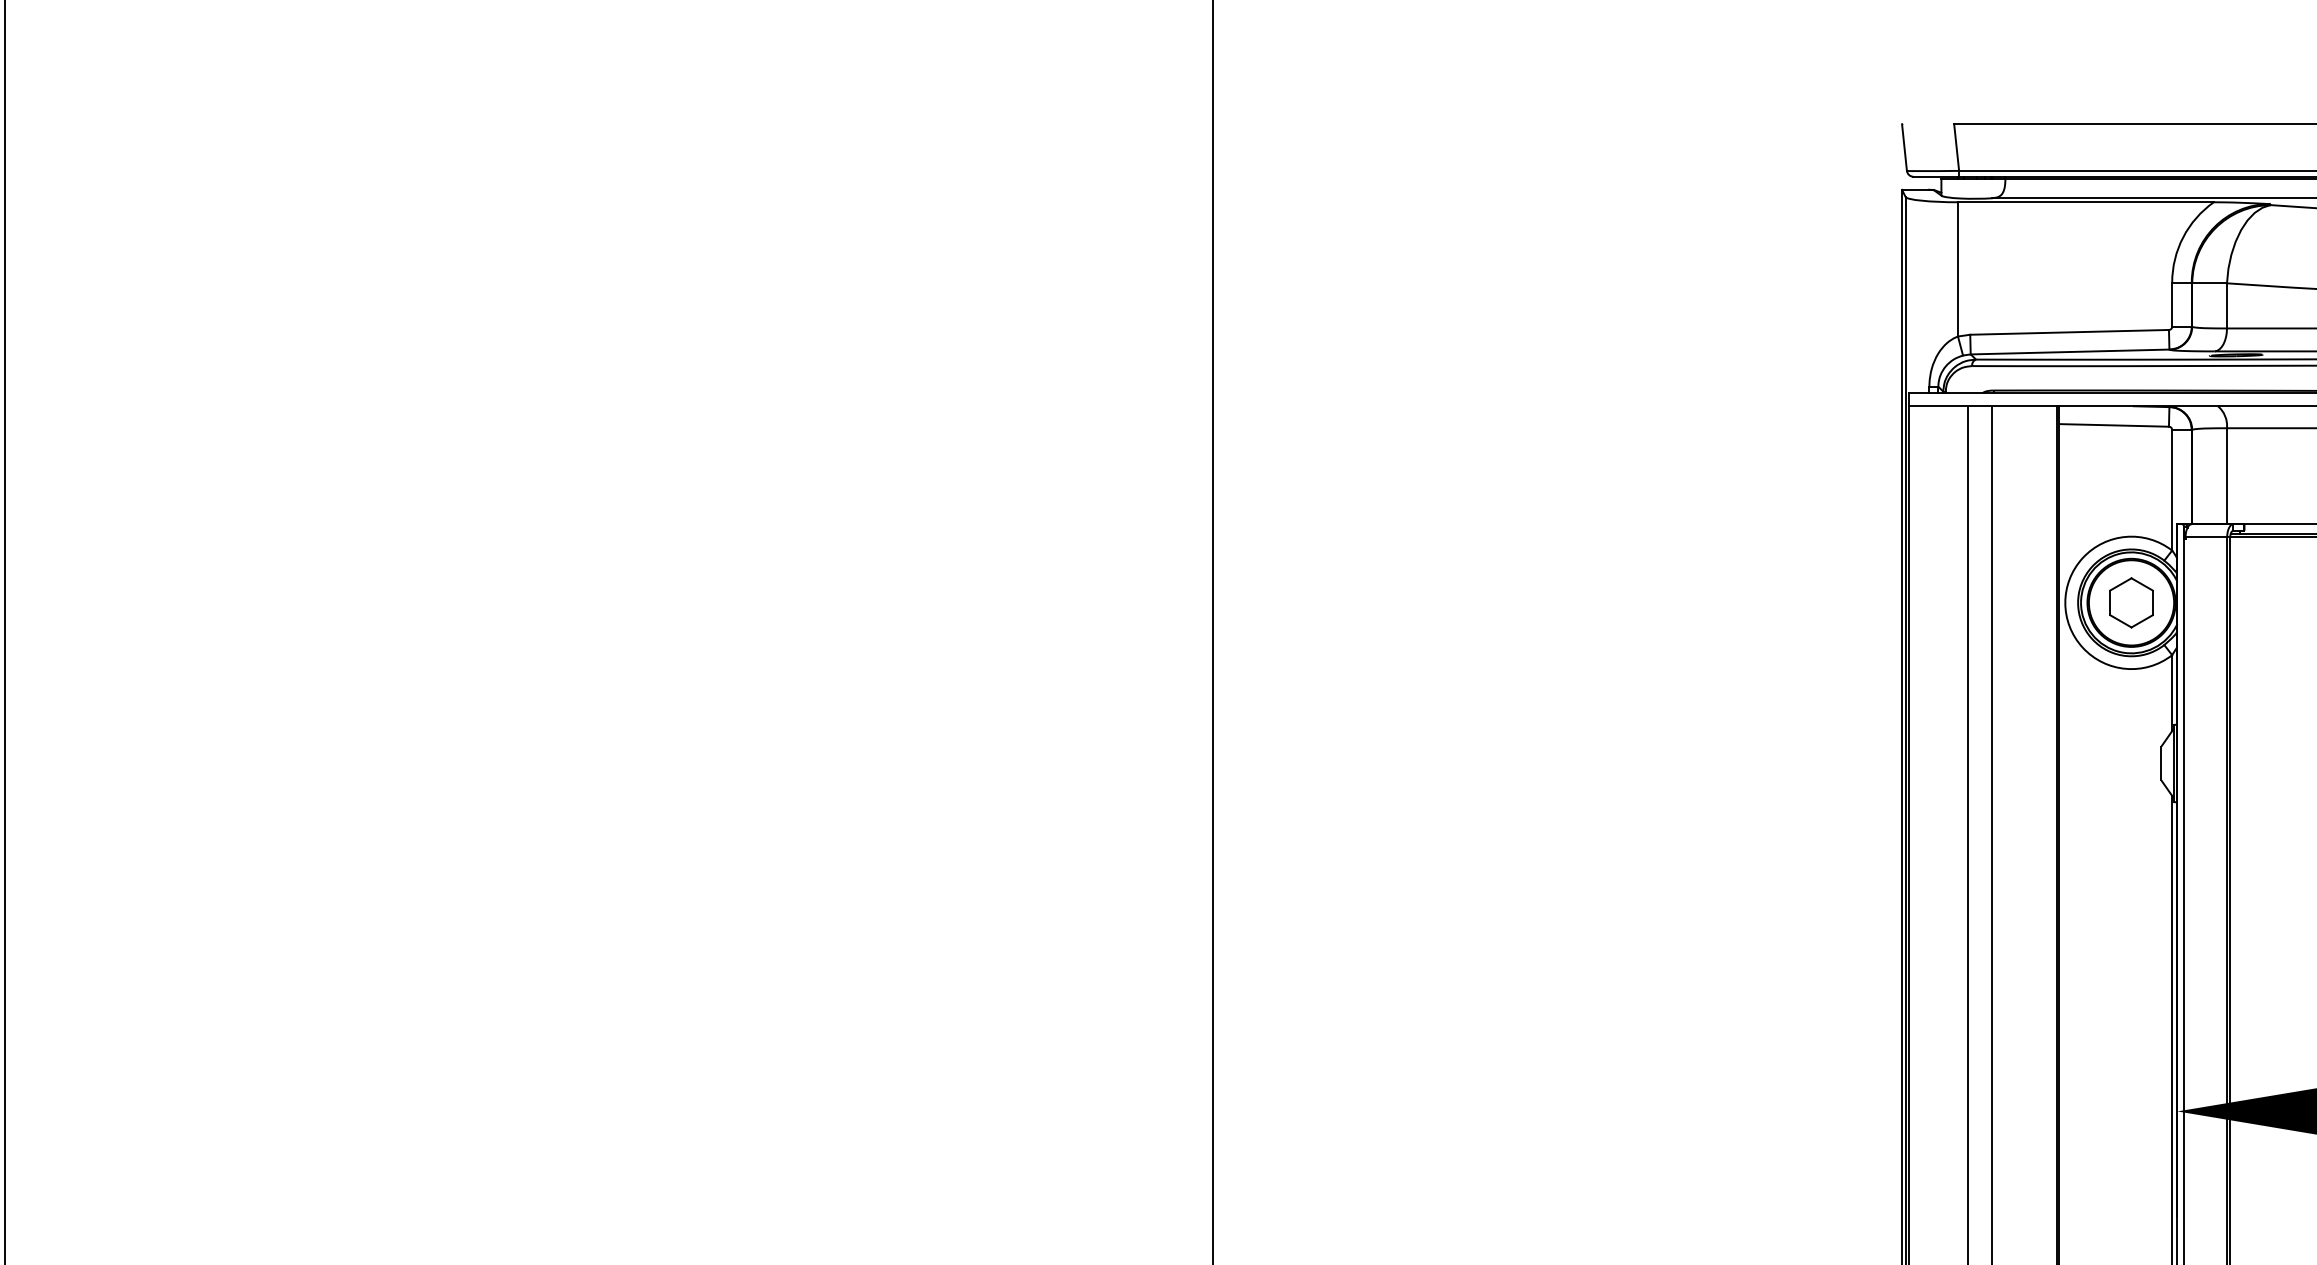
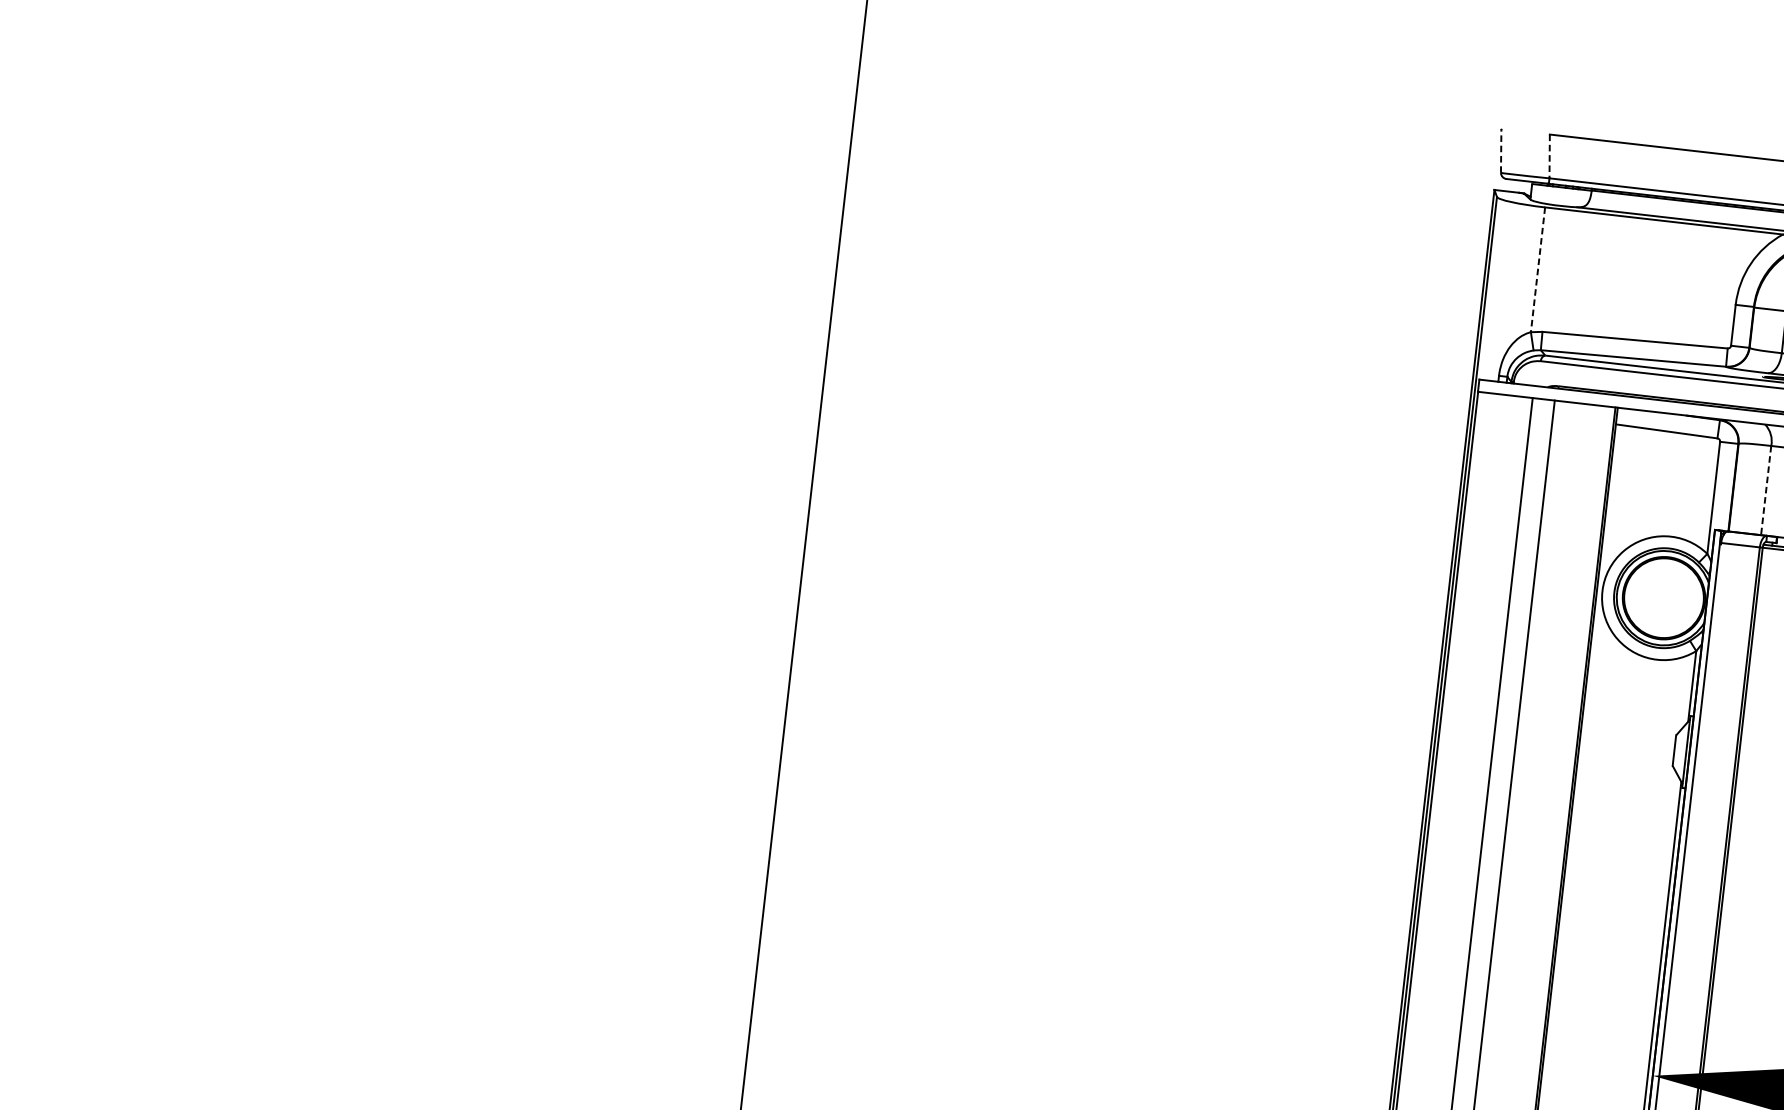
line: (1904, 147) -> (1501, 150), solid -> dashed
line: (1956, 148) -> (1549, 157), solid -> dashed
line: (1957, 269) -> (1537, 269), solid -> dashed
line: (2226, 476) -> (1765, 490), solid -> dashed
part: (2131, 602) -> (1664, 597), removed

